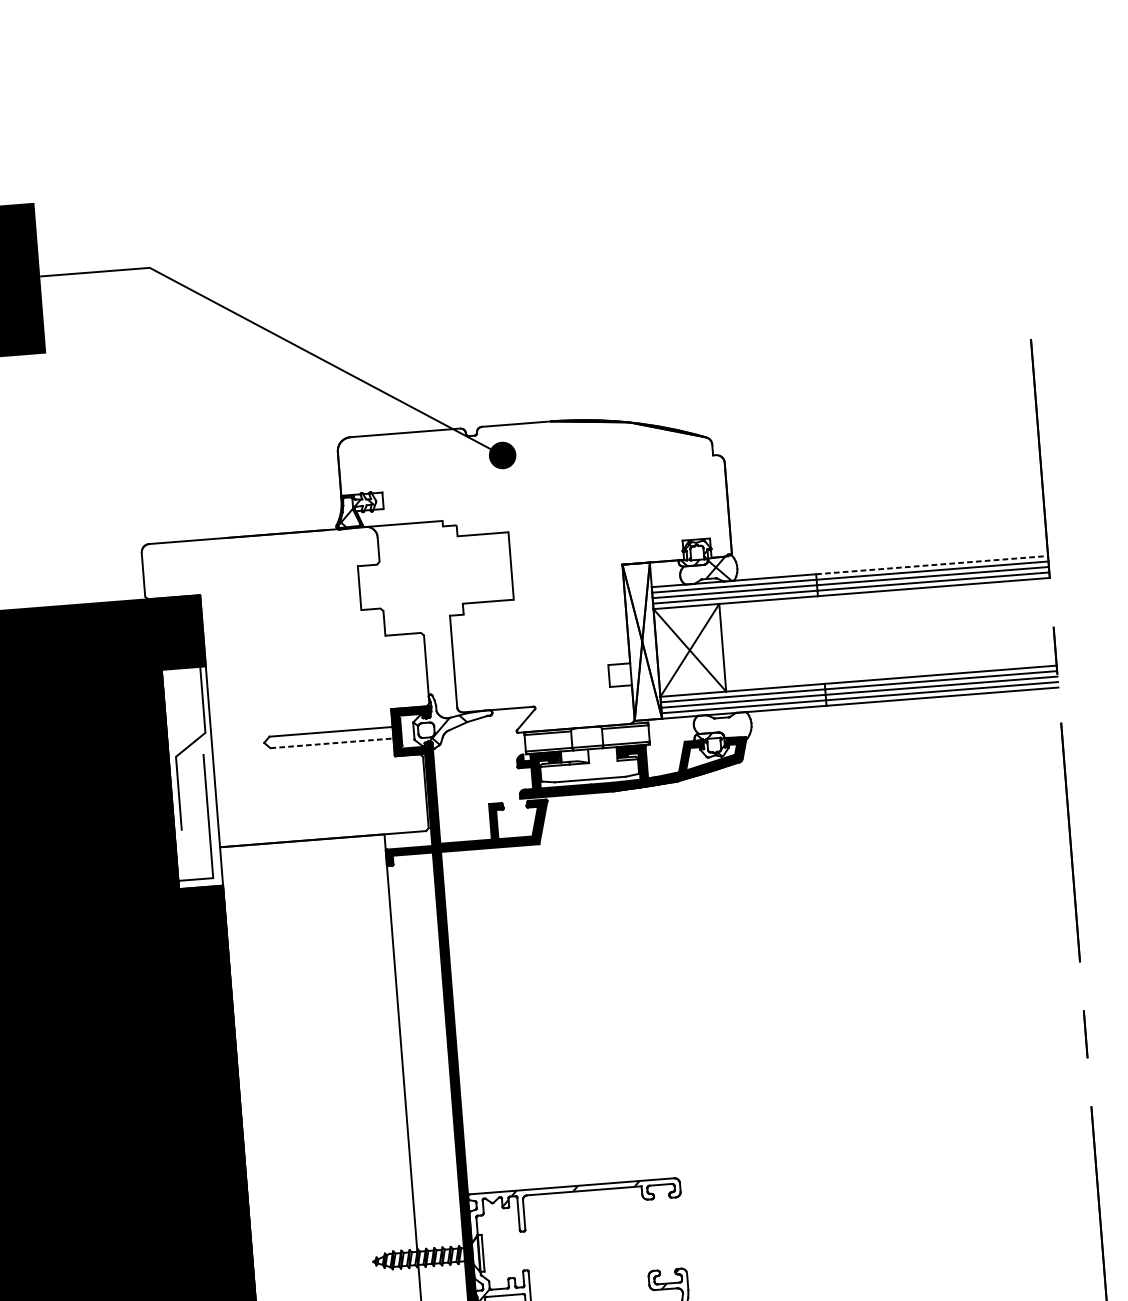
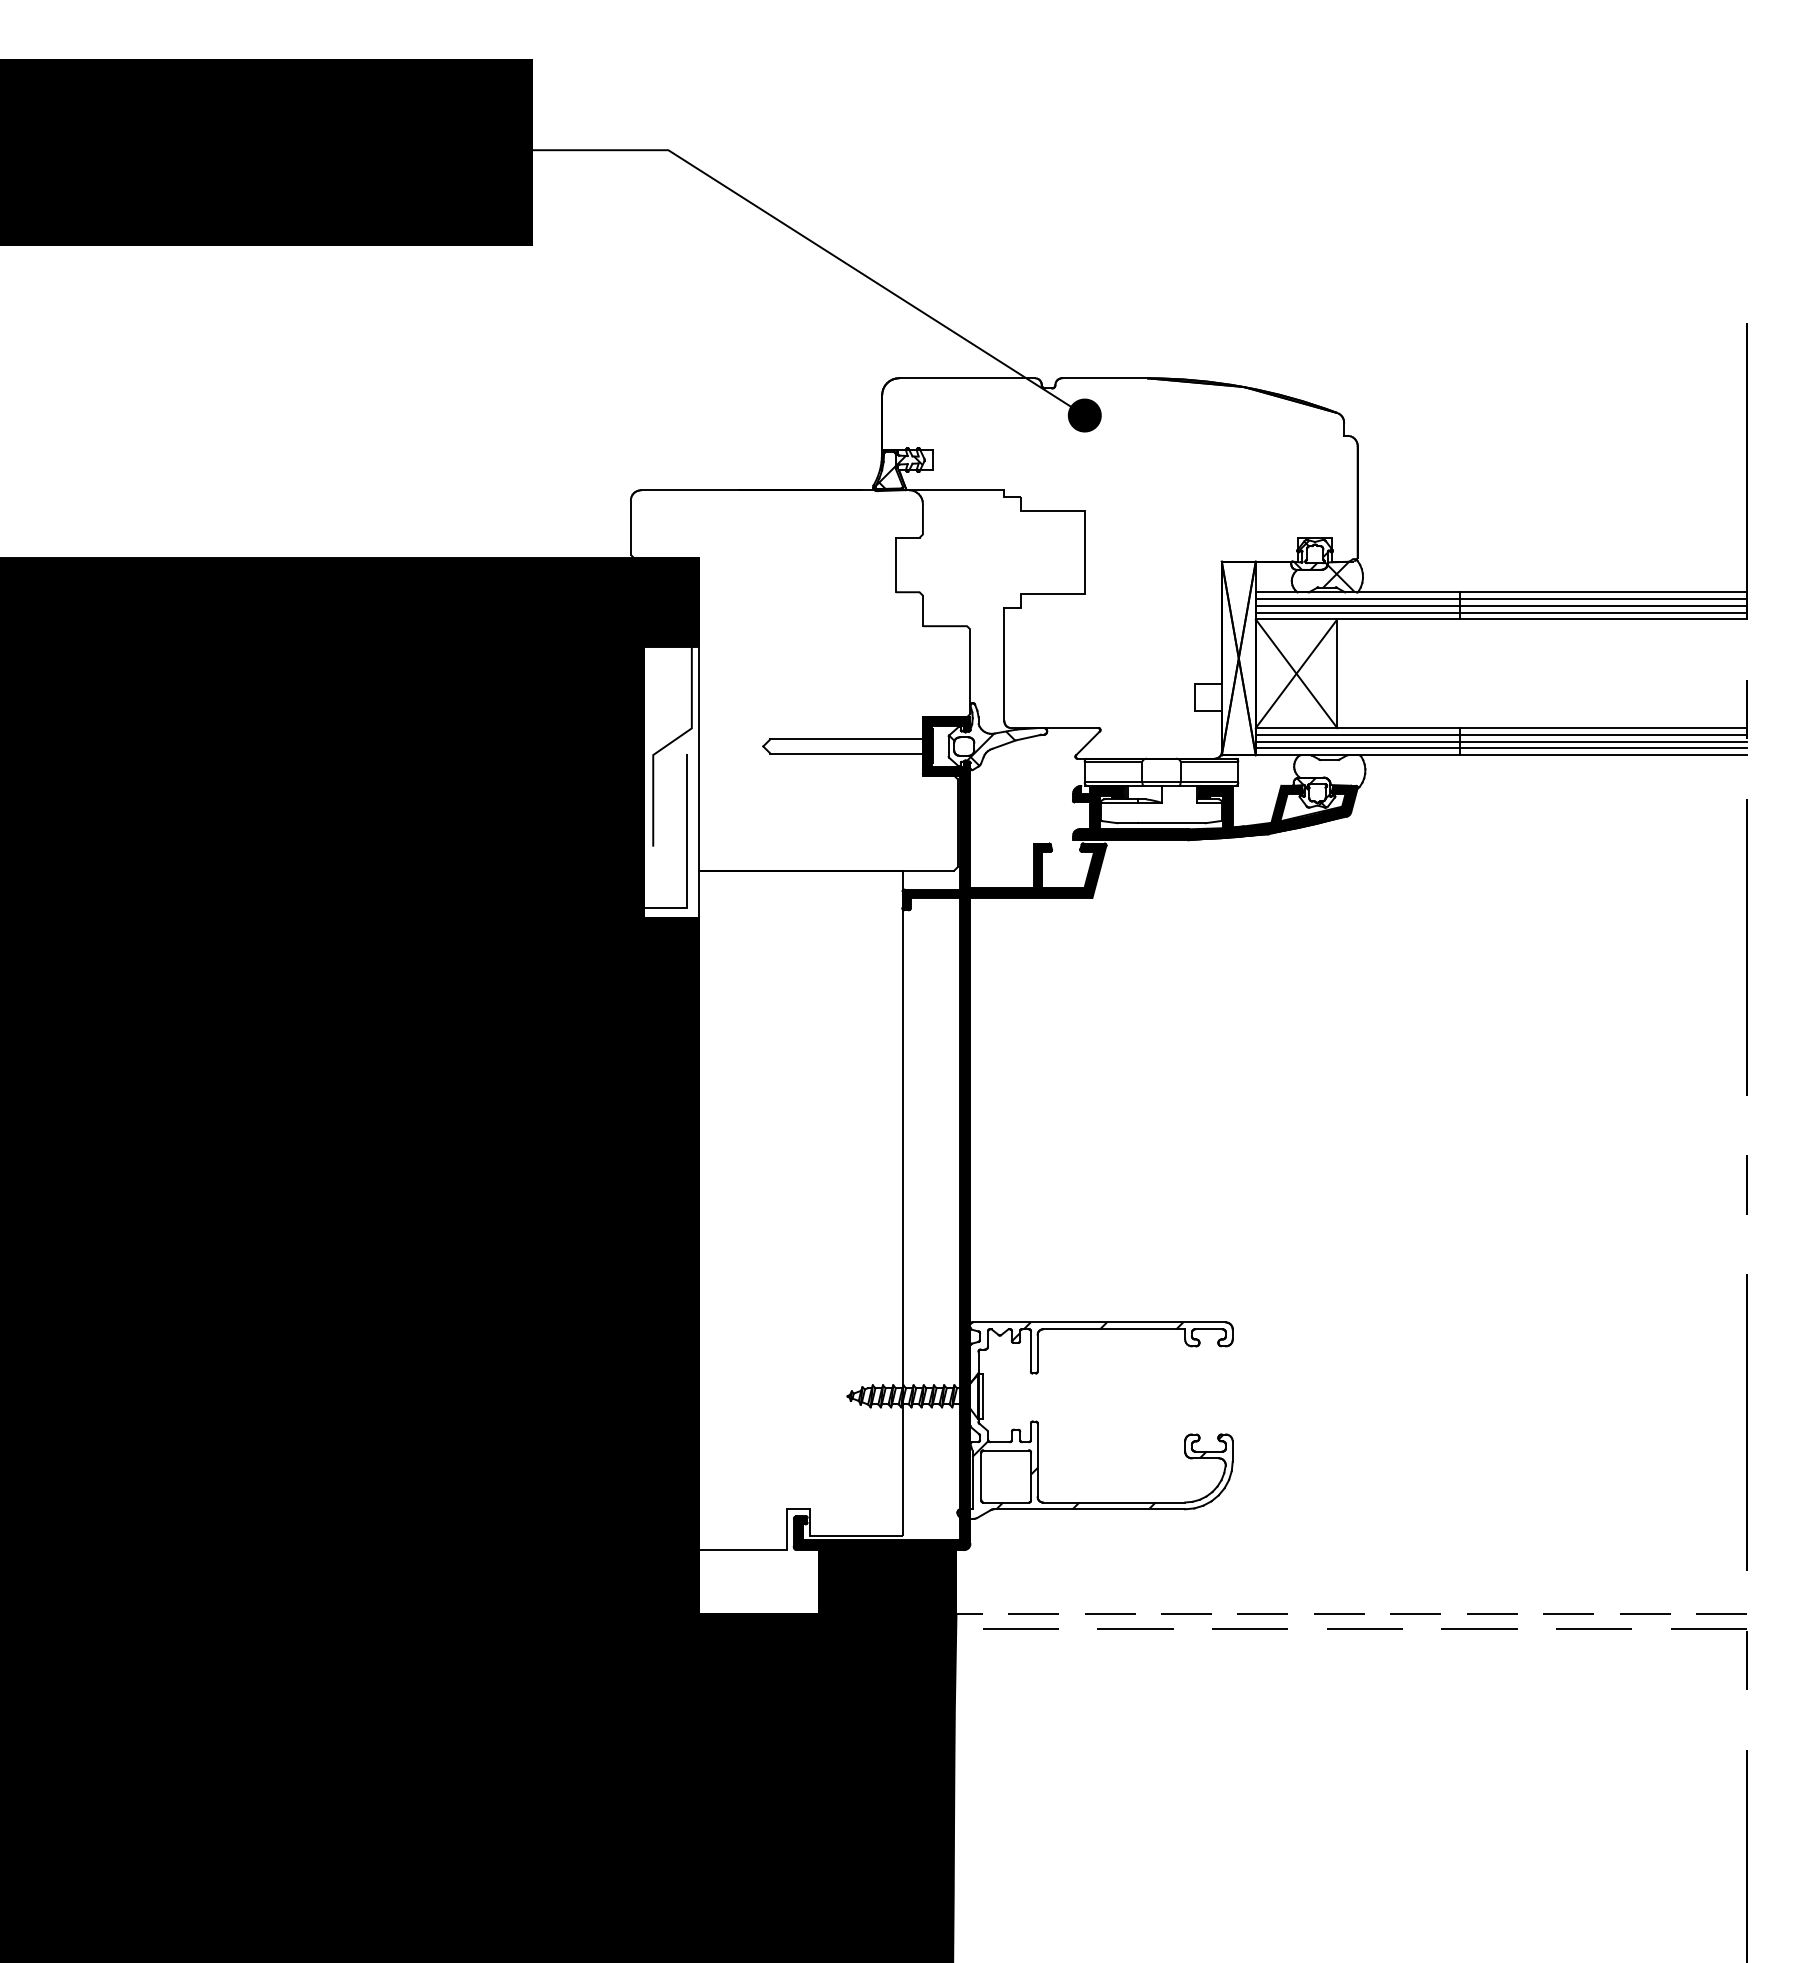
line: (932, 565) -> (1603, 592), dashed -> solid
line: (333, 743) -> (848, 753), dashed -> solid

